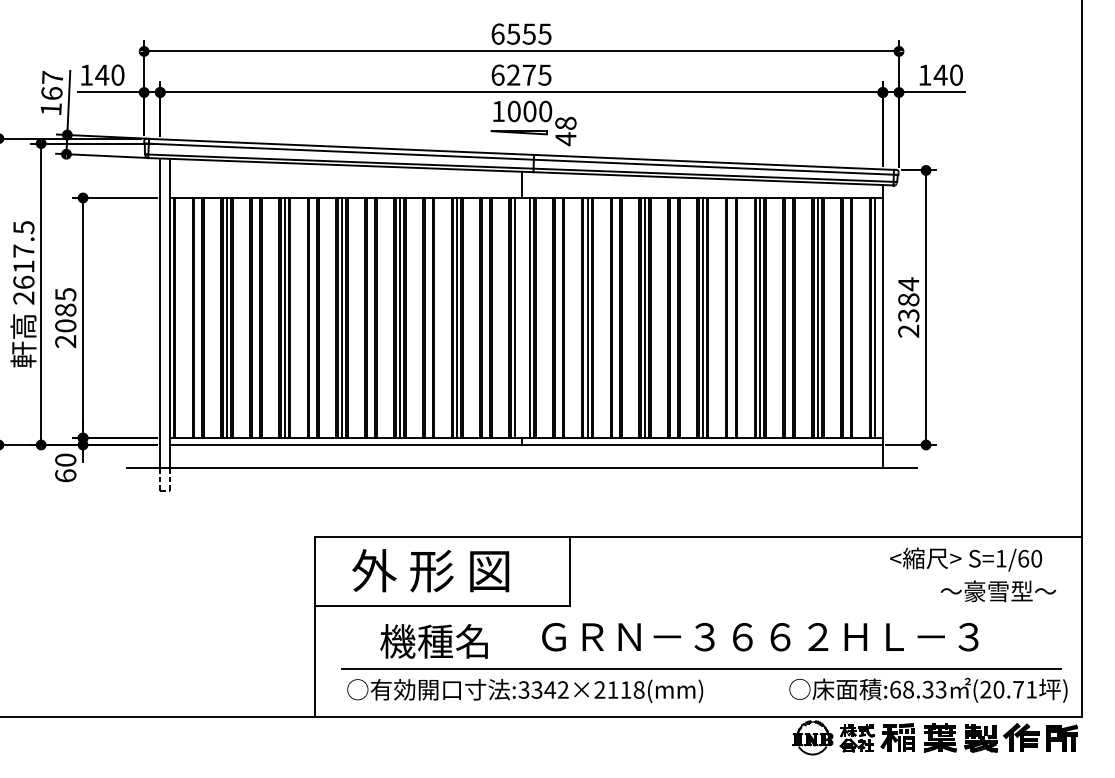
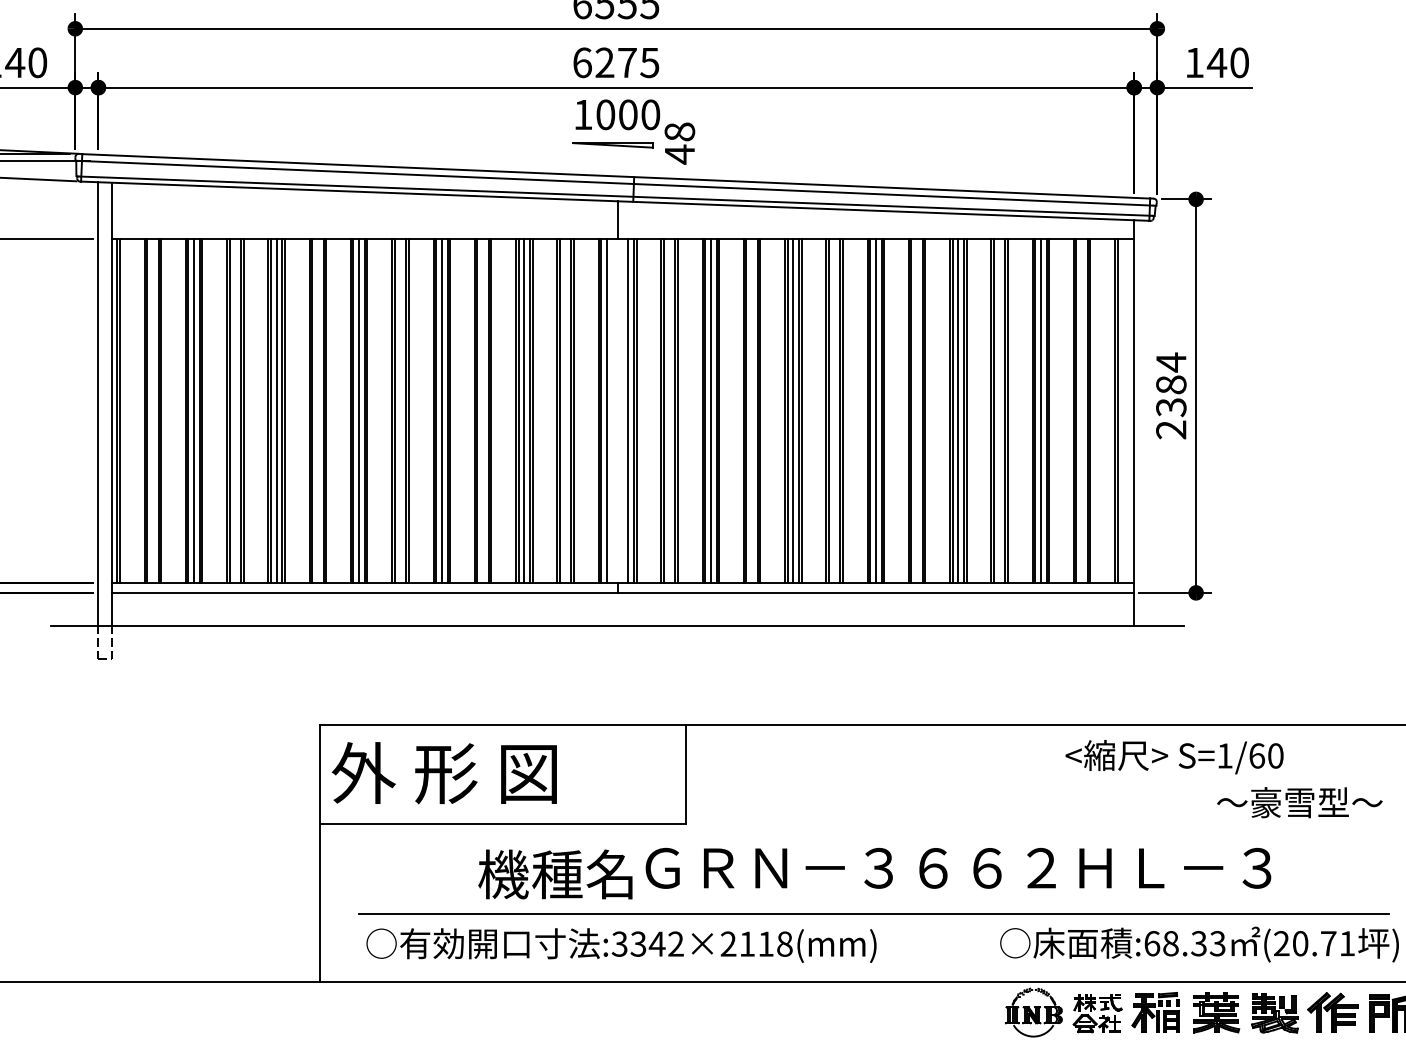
line: (875, 317) -> (1123, 410), removed
text: (966, 559) -> (1175, 757), moved
text: (430, 570) -> (444, 772), moved
text: (433, 641) -> (554, 874), moved

